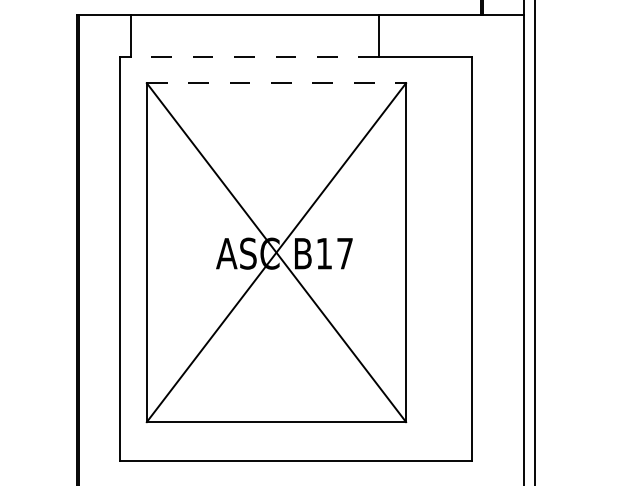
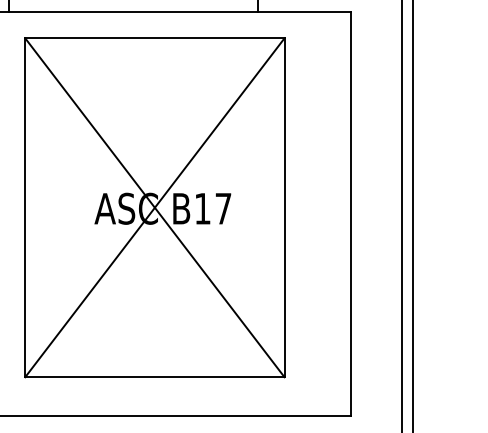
line: (254, 56) -> (132, 11), dashed -> solid
line: (276, 83) -> (154, 38), dashed -> solid

